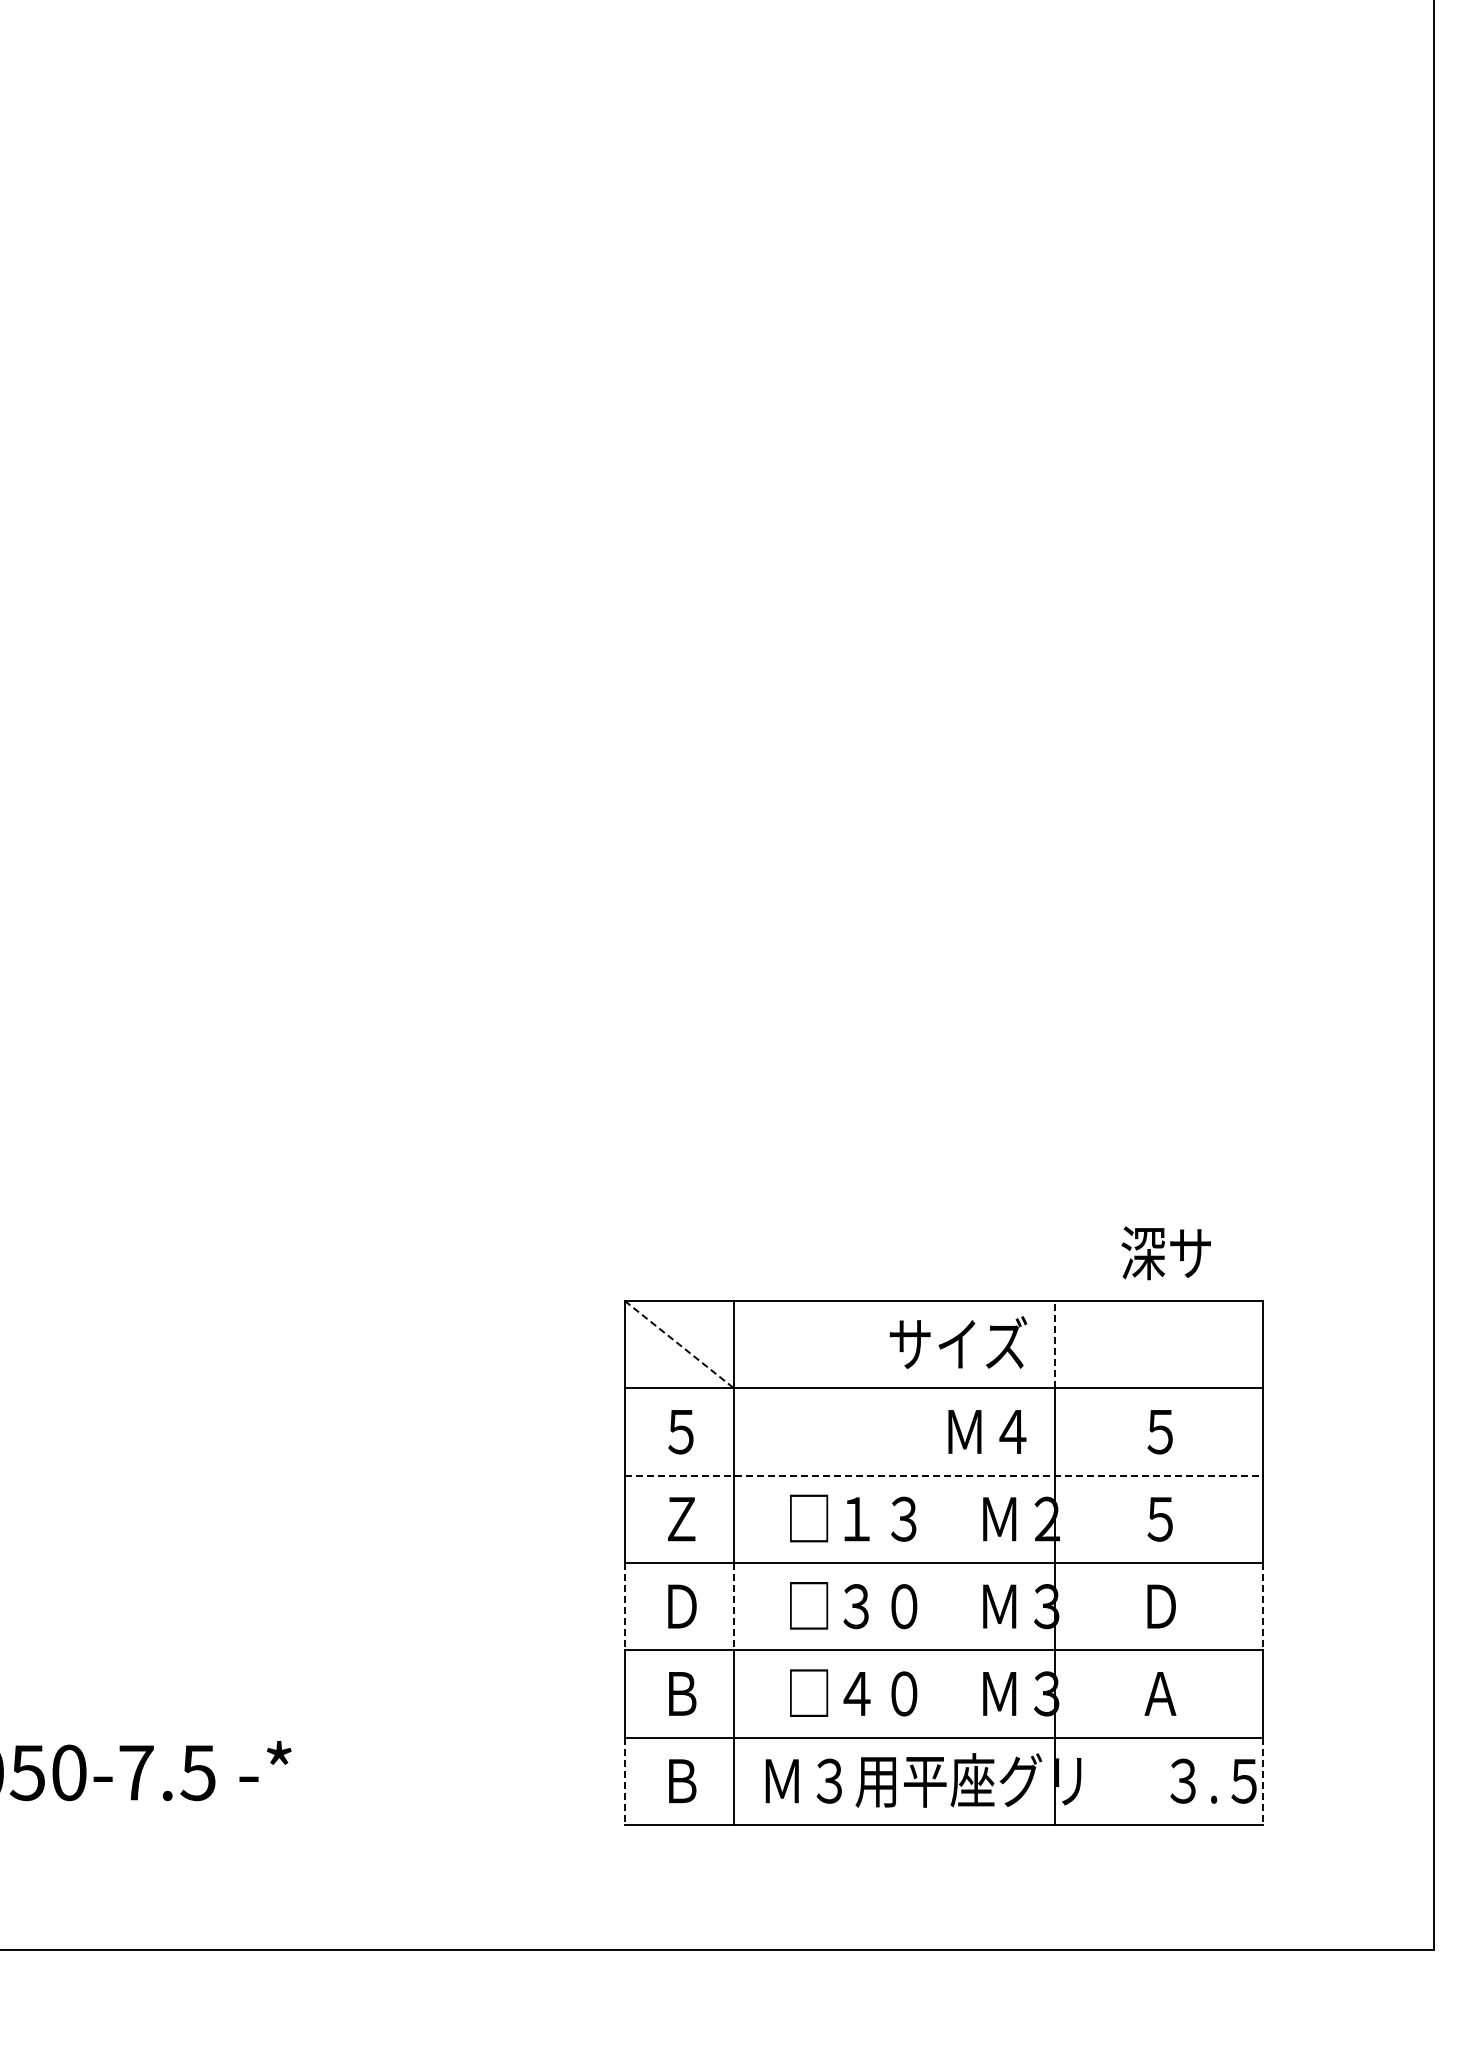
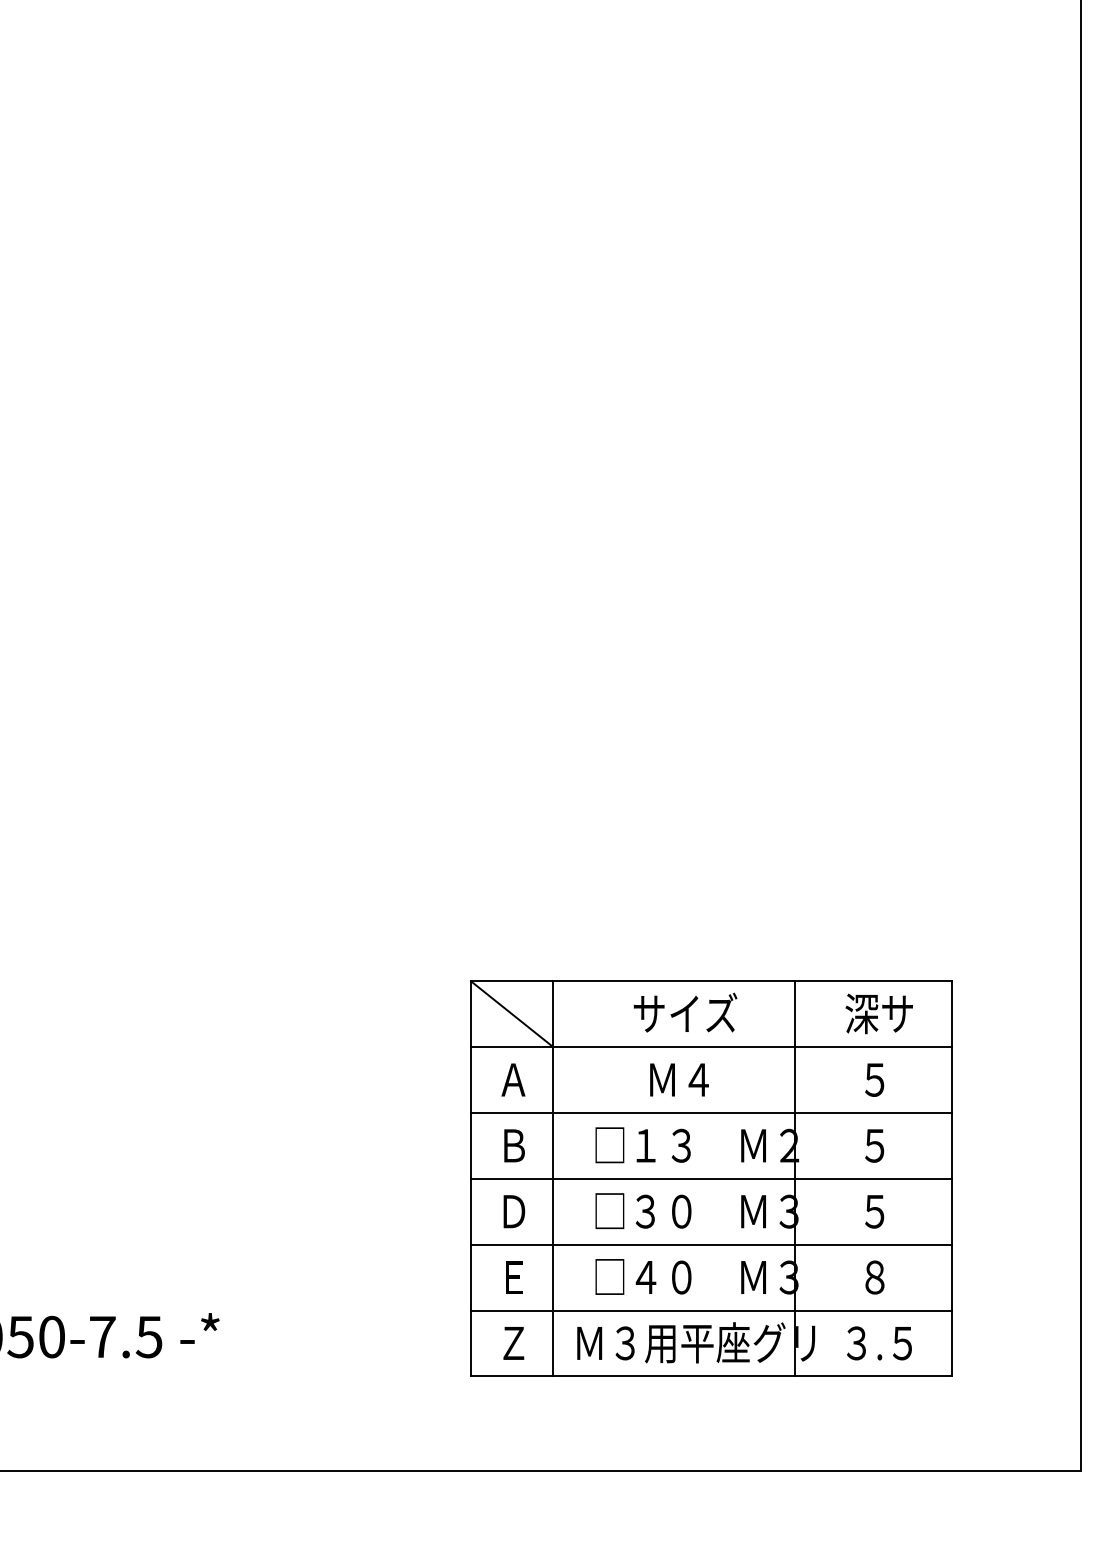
text: (1165, 1253) -> (878, 1014), moved
text: (958, 1342) -> (685, 1012), moved
line: (679, 1344) -> (512, 1014), dashed -> solid
line: (1054, 1344) -> (794, 1014), dashed -> solid
text: (987, 1431) -> (679, 1079), moved
text: (681, 1432) -> (513, 1080), ５ -> Ａ
line: (943, 1475) -> (711, 1112), dashed -> solid
text: (682, 1519) -> (514, 1146), Ｚ -> Ｂ
line: (624, 1606) -> (470, 1211), dashed -> solid
line: (734, 1606) -> (553, 1211), dashed -> solid
text: (1161, 1606) -> (875, 1211), Ｄ -> ５
line: (1262, 1606) -> (951, 1211), dashed -> solid
text: (682, 1693) -> (514, 1277), Ｂ -> Ｅ
text: (1160, 1693) -> (874, 1277), Ａ -> ８
text: (1213, 1780) -> (879, 1342), moved
line: (624, 1781) -> (470, 1343), dashed -> solid
text: (682, 1781) -> (514, 1343), Ｂ -> Ｚ
line: (1262, 1781) -> (951, 1343), dashed -> solid

